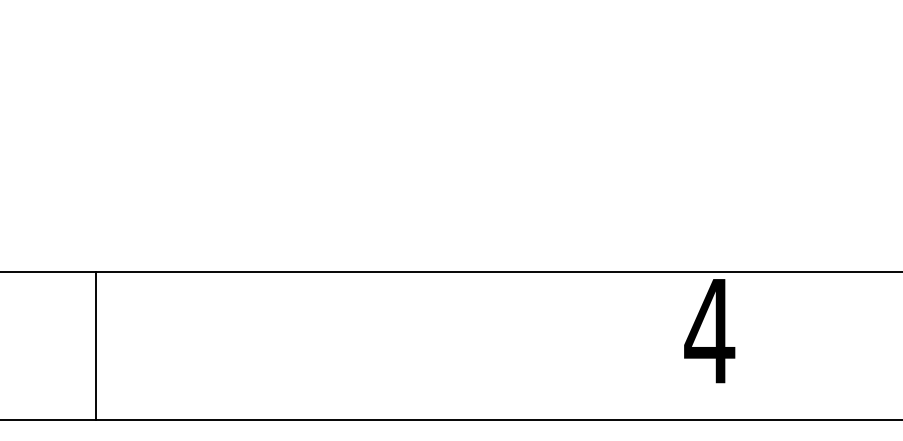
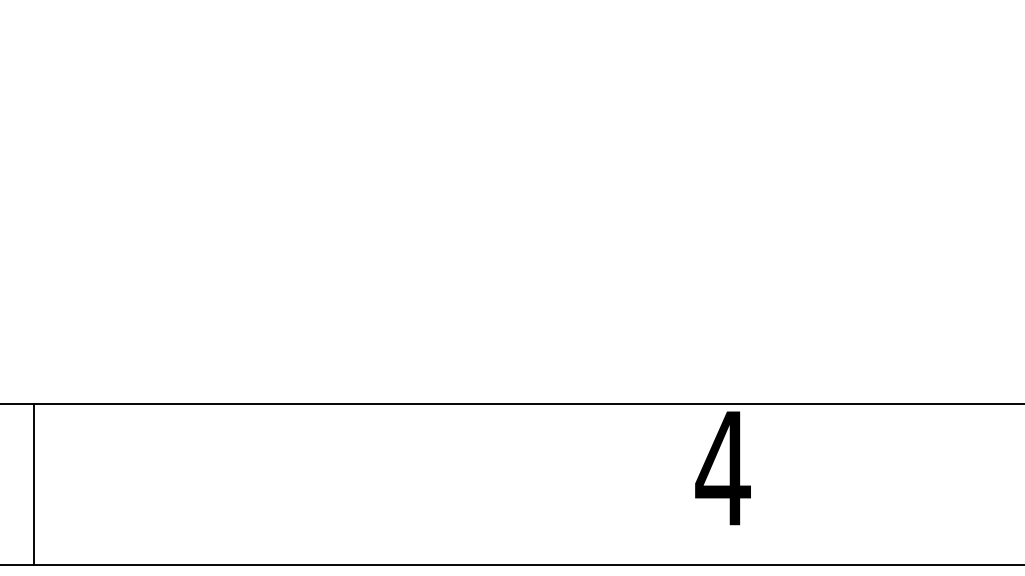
line: (96, 345) -> (34, 484), moved

